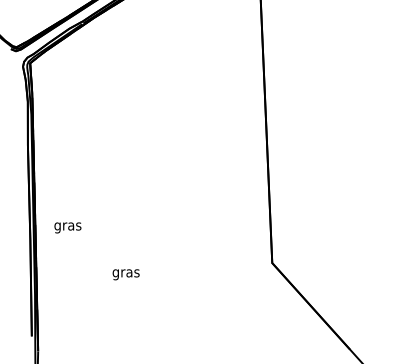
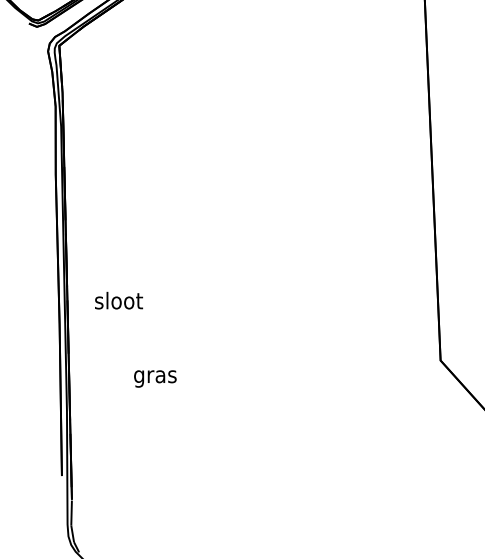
text: (67, 226) -> (118, 302), gras -> sloot
text: (125, 274) -> (154, 378), moved

